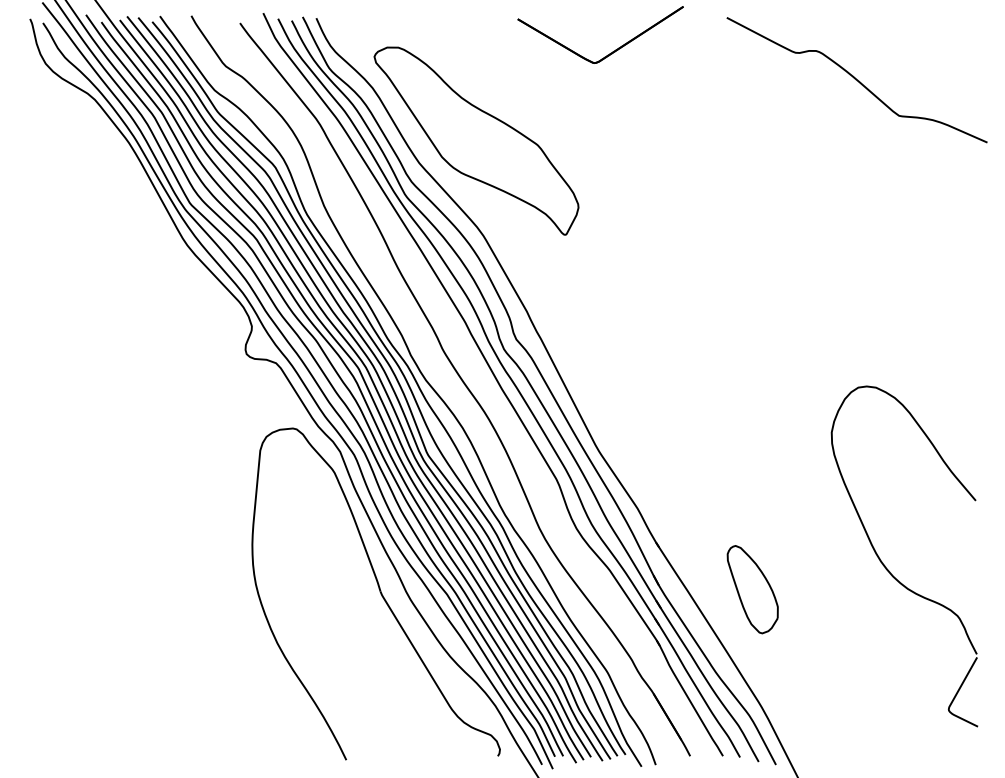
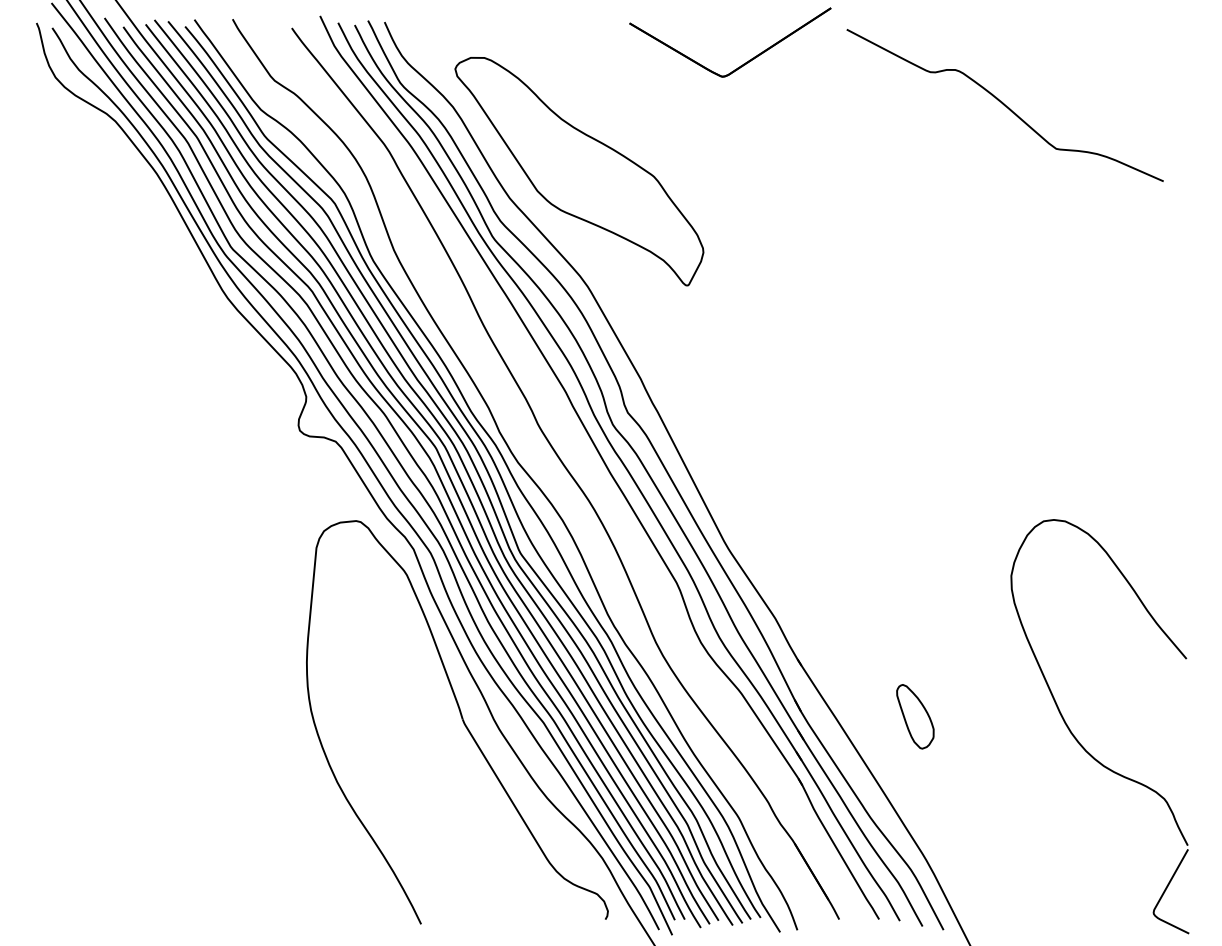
curve: (856, 80) -> (1004, 105), moved
part: (886, 567) -> (1078, 740), moved
part: (752, 589) -> (915, 716), size x0.6

